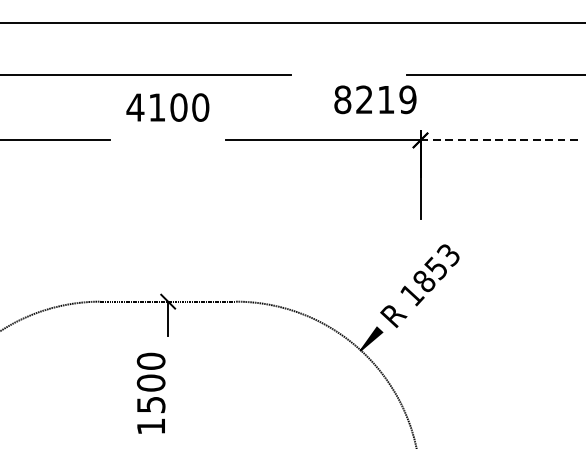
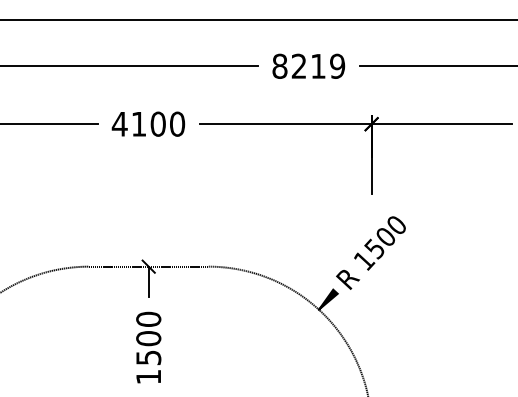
text: (375, 98) -> (308, 65), moved
text: (167, 106) -> (148, 123), moved
line: (500, 140) -> (442, 124), dashed -> solid
text: (435, 268) -> (384, 237), 1853 -> 1500
text: (150, 393) -> (148, 347), moved

